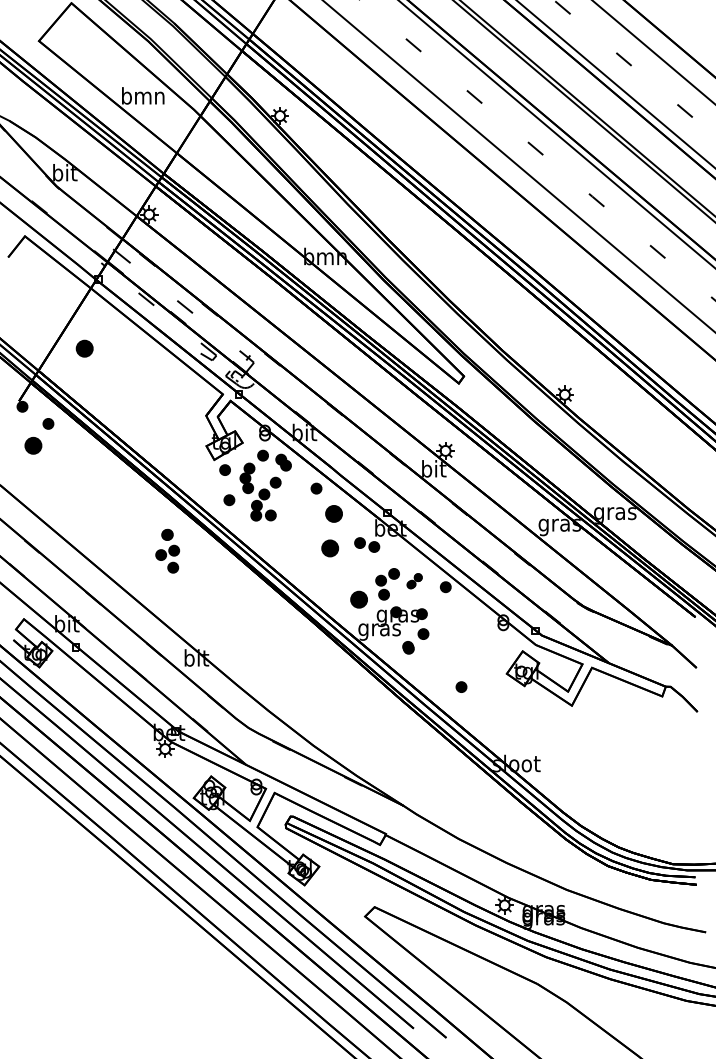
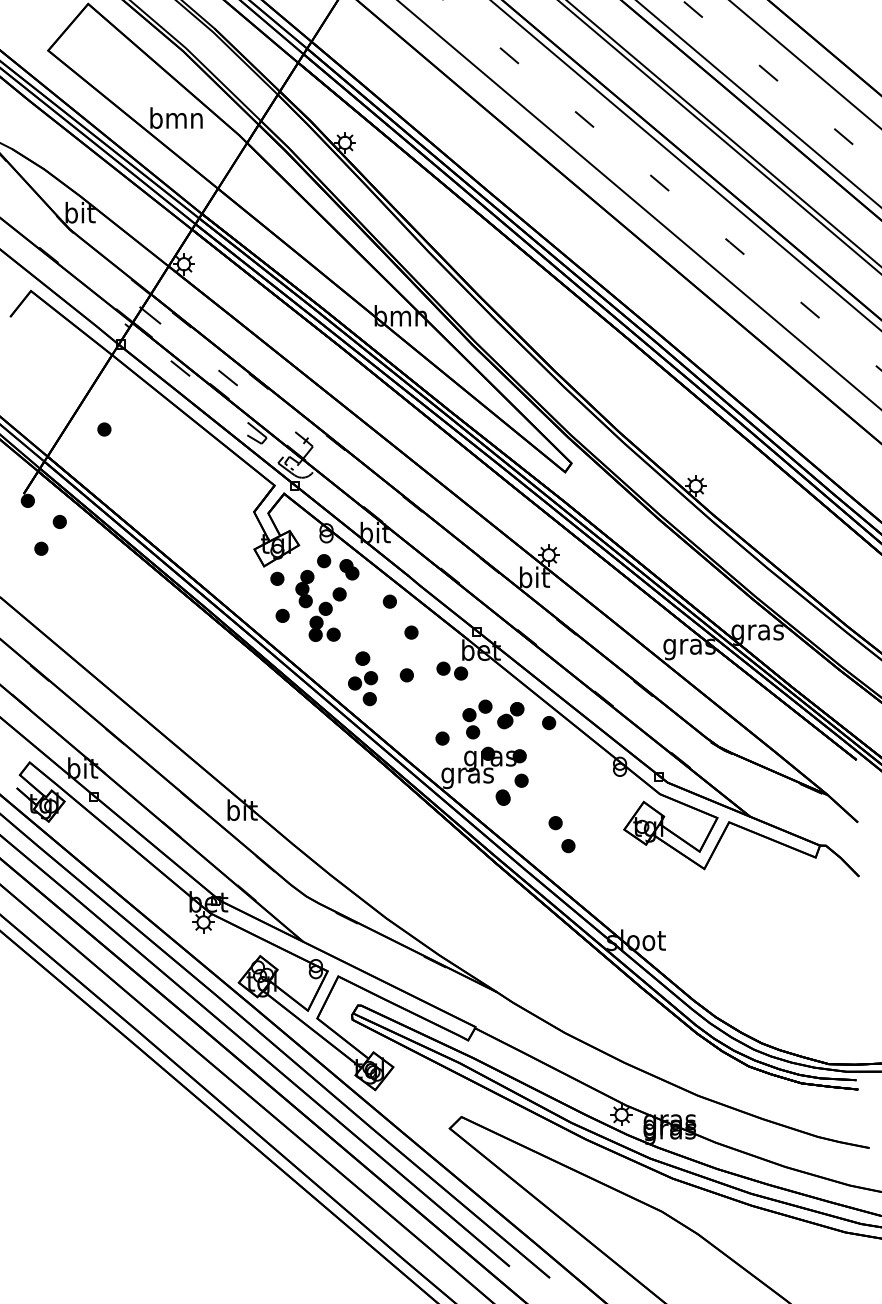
part: (84, 348) -> (104, 429), size x0.62
part: (33, 445) -> (41, 548), size x0.62
part: (333, 513) -> (410, 632), size x0.62
part: (330, 548) -> (407, 675), size x0.62
part: (167, 550) -> (362, 677), moved
part: (414, 581) -> (510, 716), size x1.43
part: (359, 599) -> (442, 738), size x0.62
part: (450, 668) -> (554, 823), added

